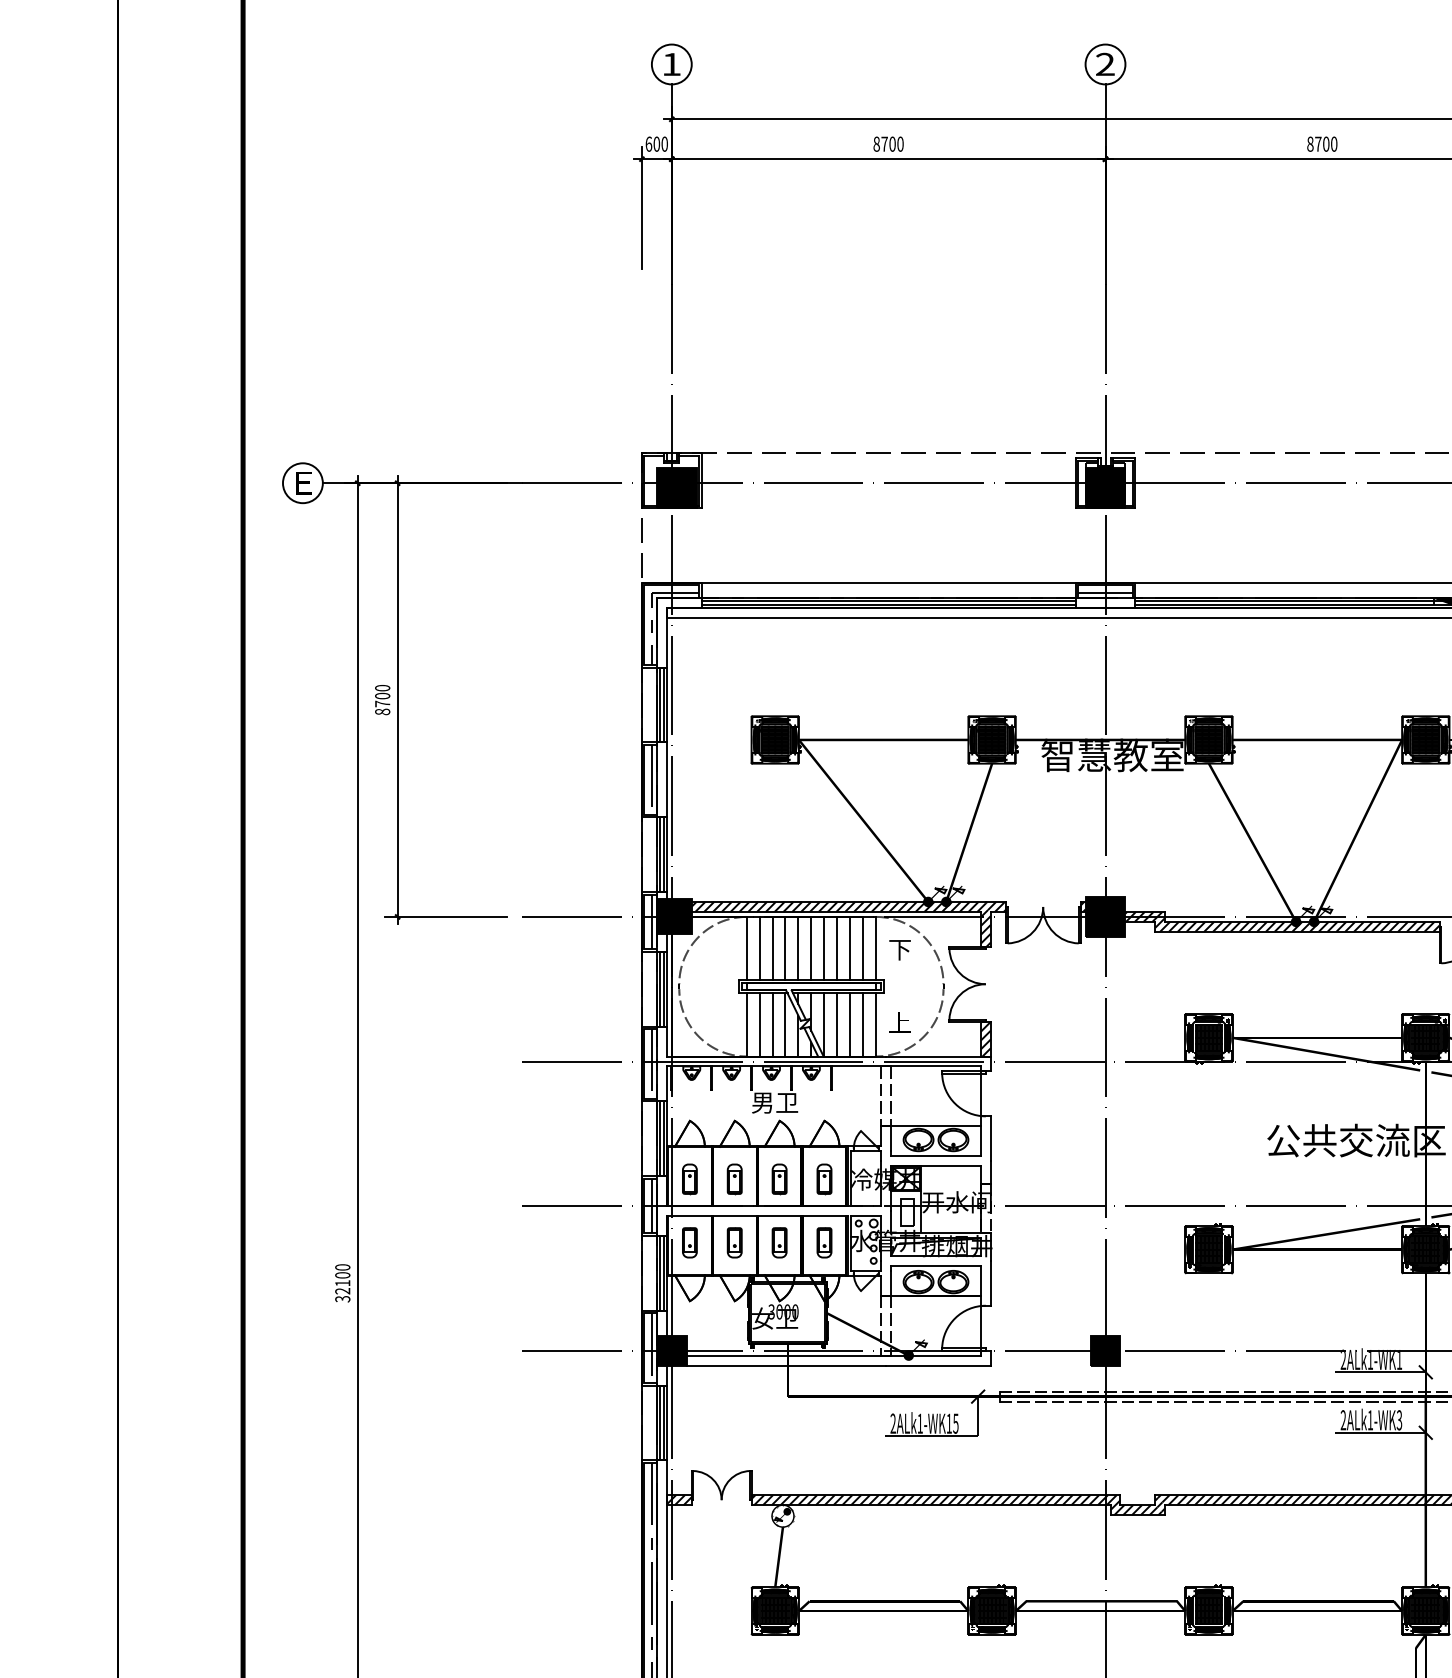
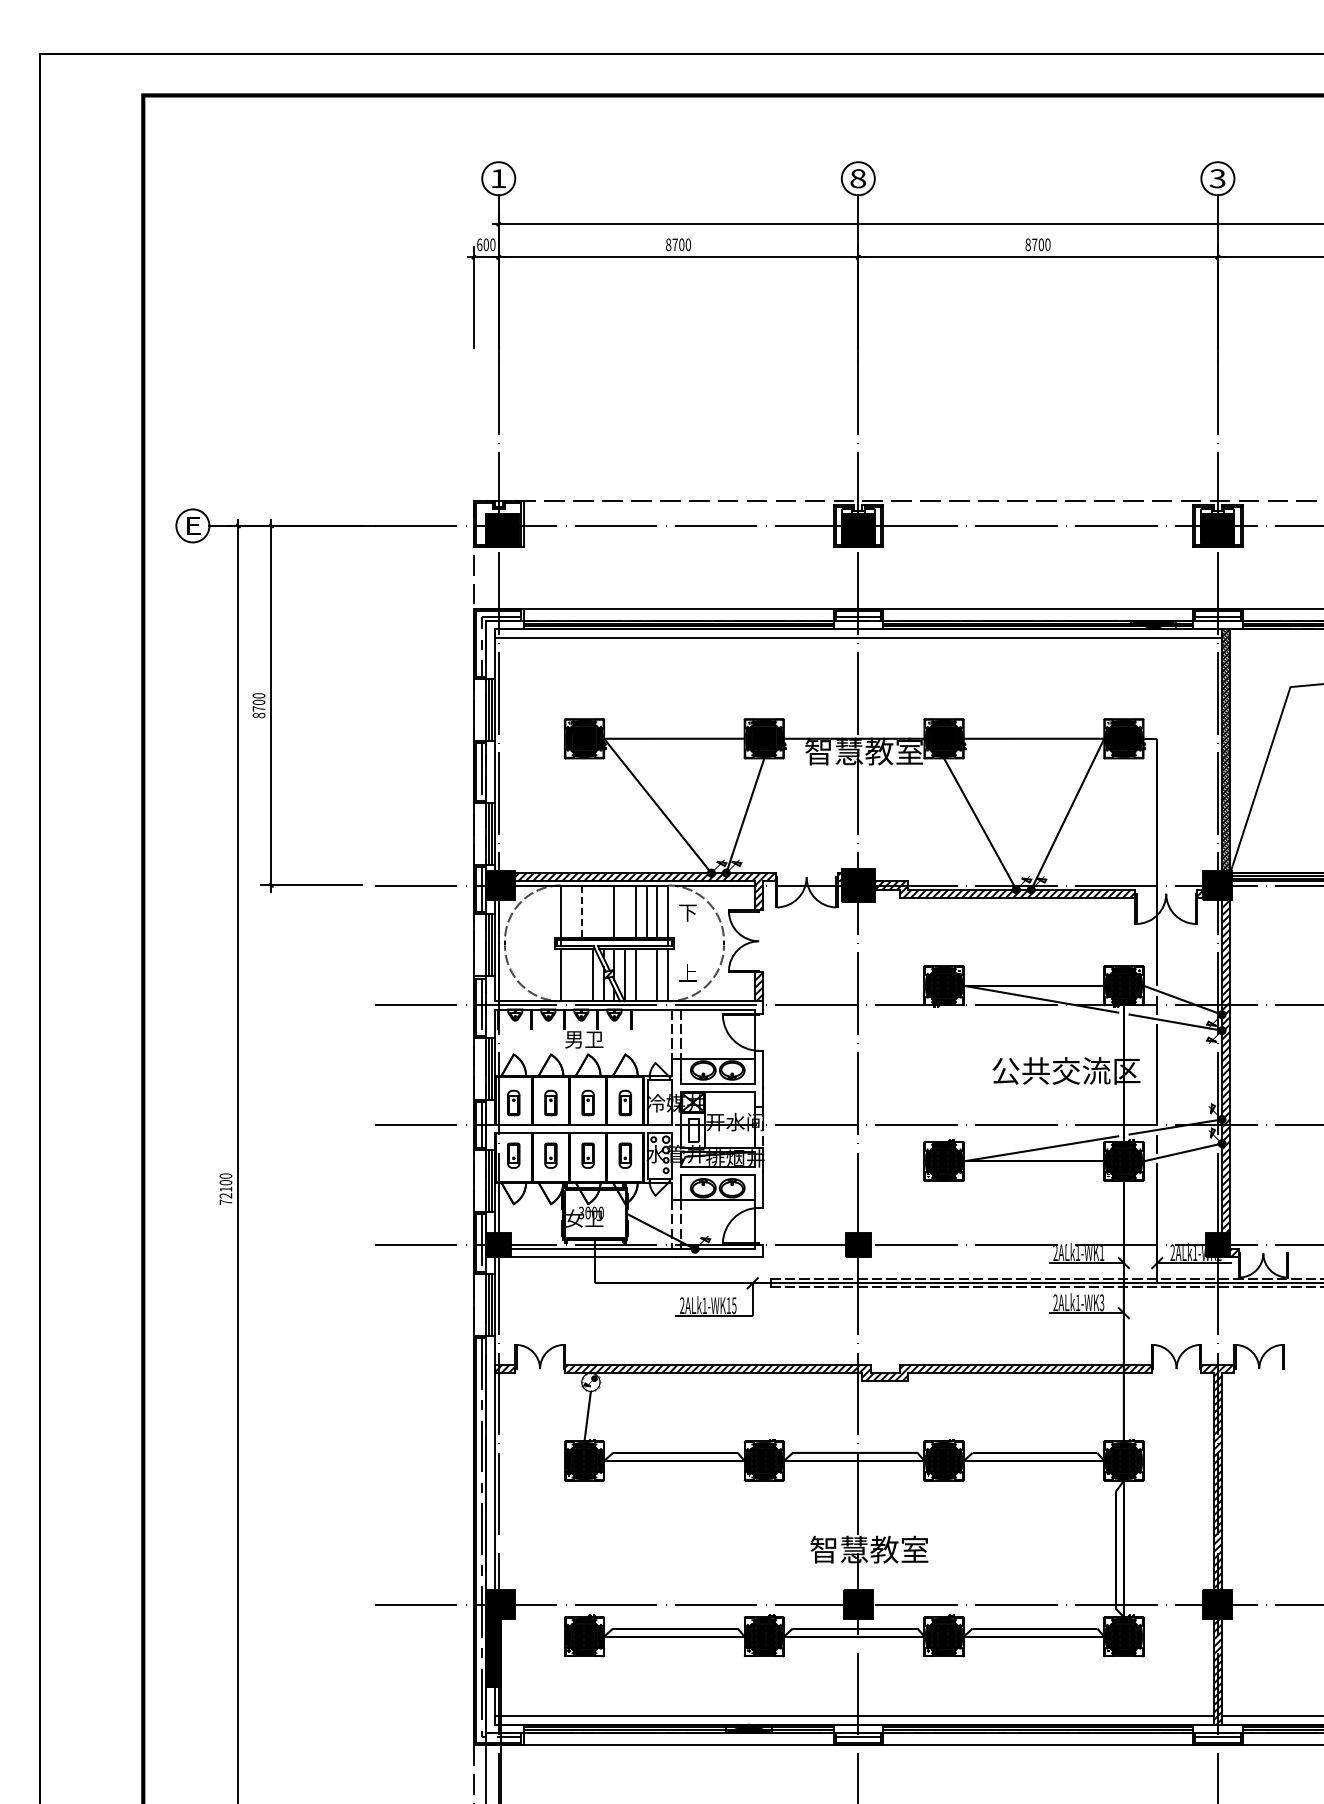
text: (1105, 64) -> (858, 178), 2 -> 8
line: (759, 948) -> (571, 911), removed
line: (784, 948) -> (592, 911), removed
line: (798, 948) -> (603, 911), removed
line: (824, 948) -> (625, 911), removed
line: (772, 949) -> (582, 912), solid -> dashed
line: (759, 1024) -> (571, 974), removed
line: (772, 1024) -> (582, 974), removed
line: (850, 1024) -> (646, 974), removed
text: (342, 1299) -> (225, 1202), 32100 -> 72100

